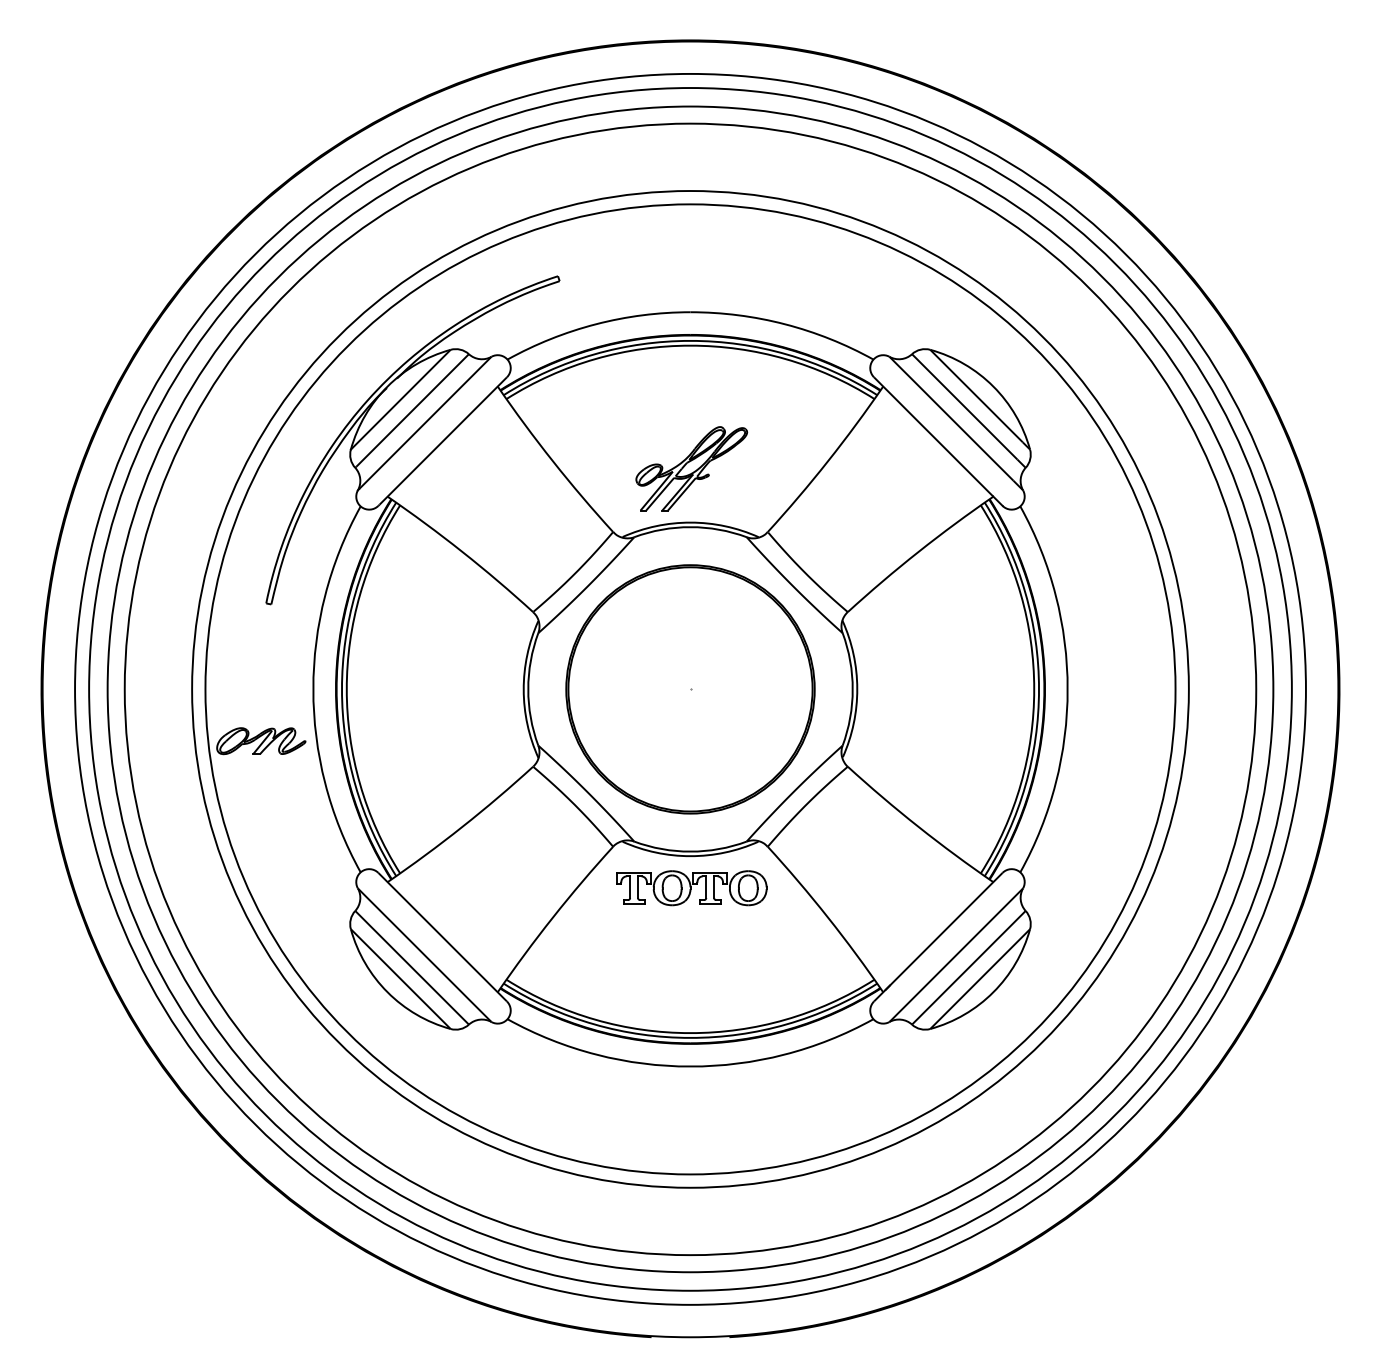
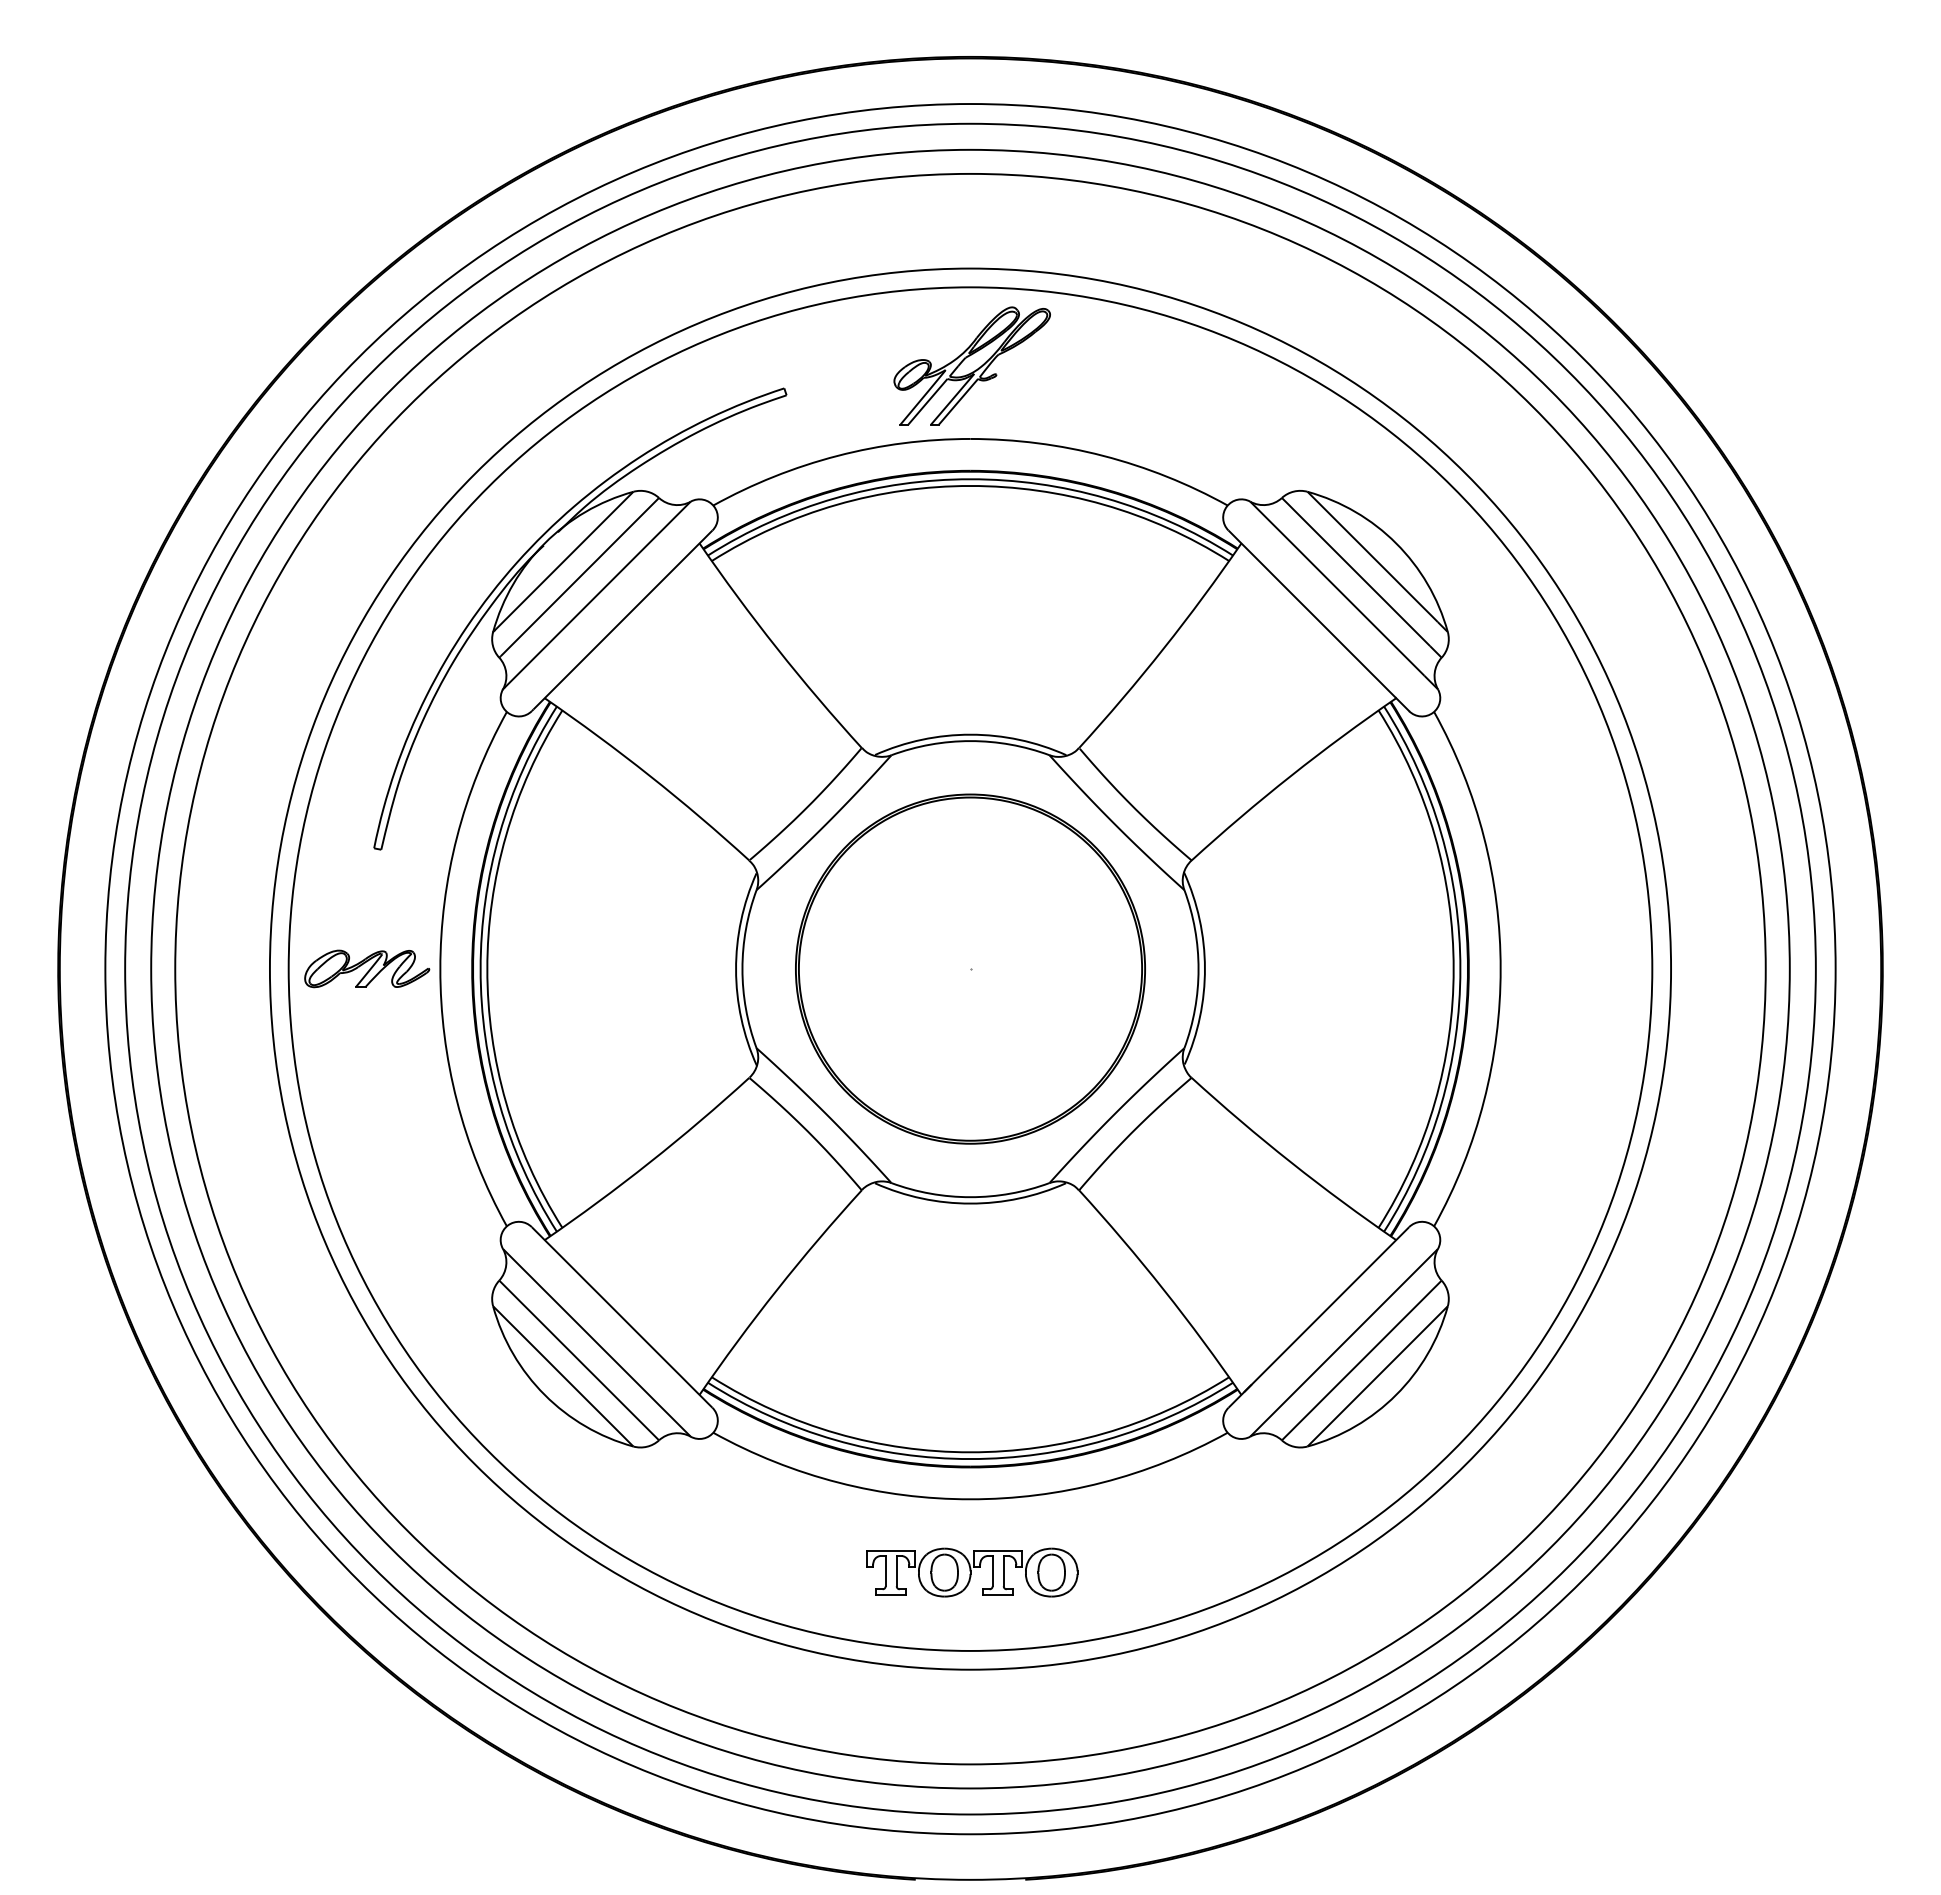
part: (691, 468) -> (971, 365), moved
part: (261, 740) -> (367, 968), moved
part: (691, 888) -> (972, 1572), moved

